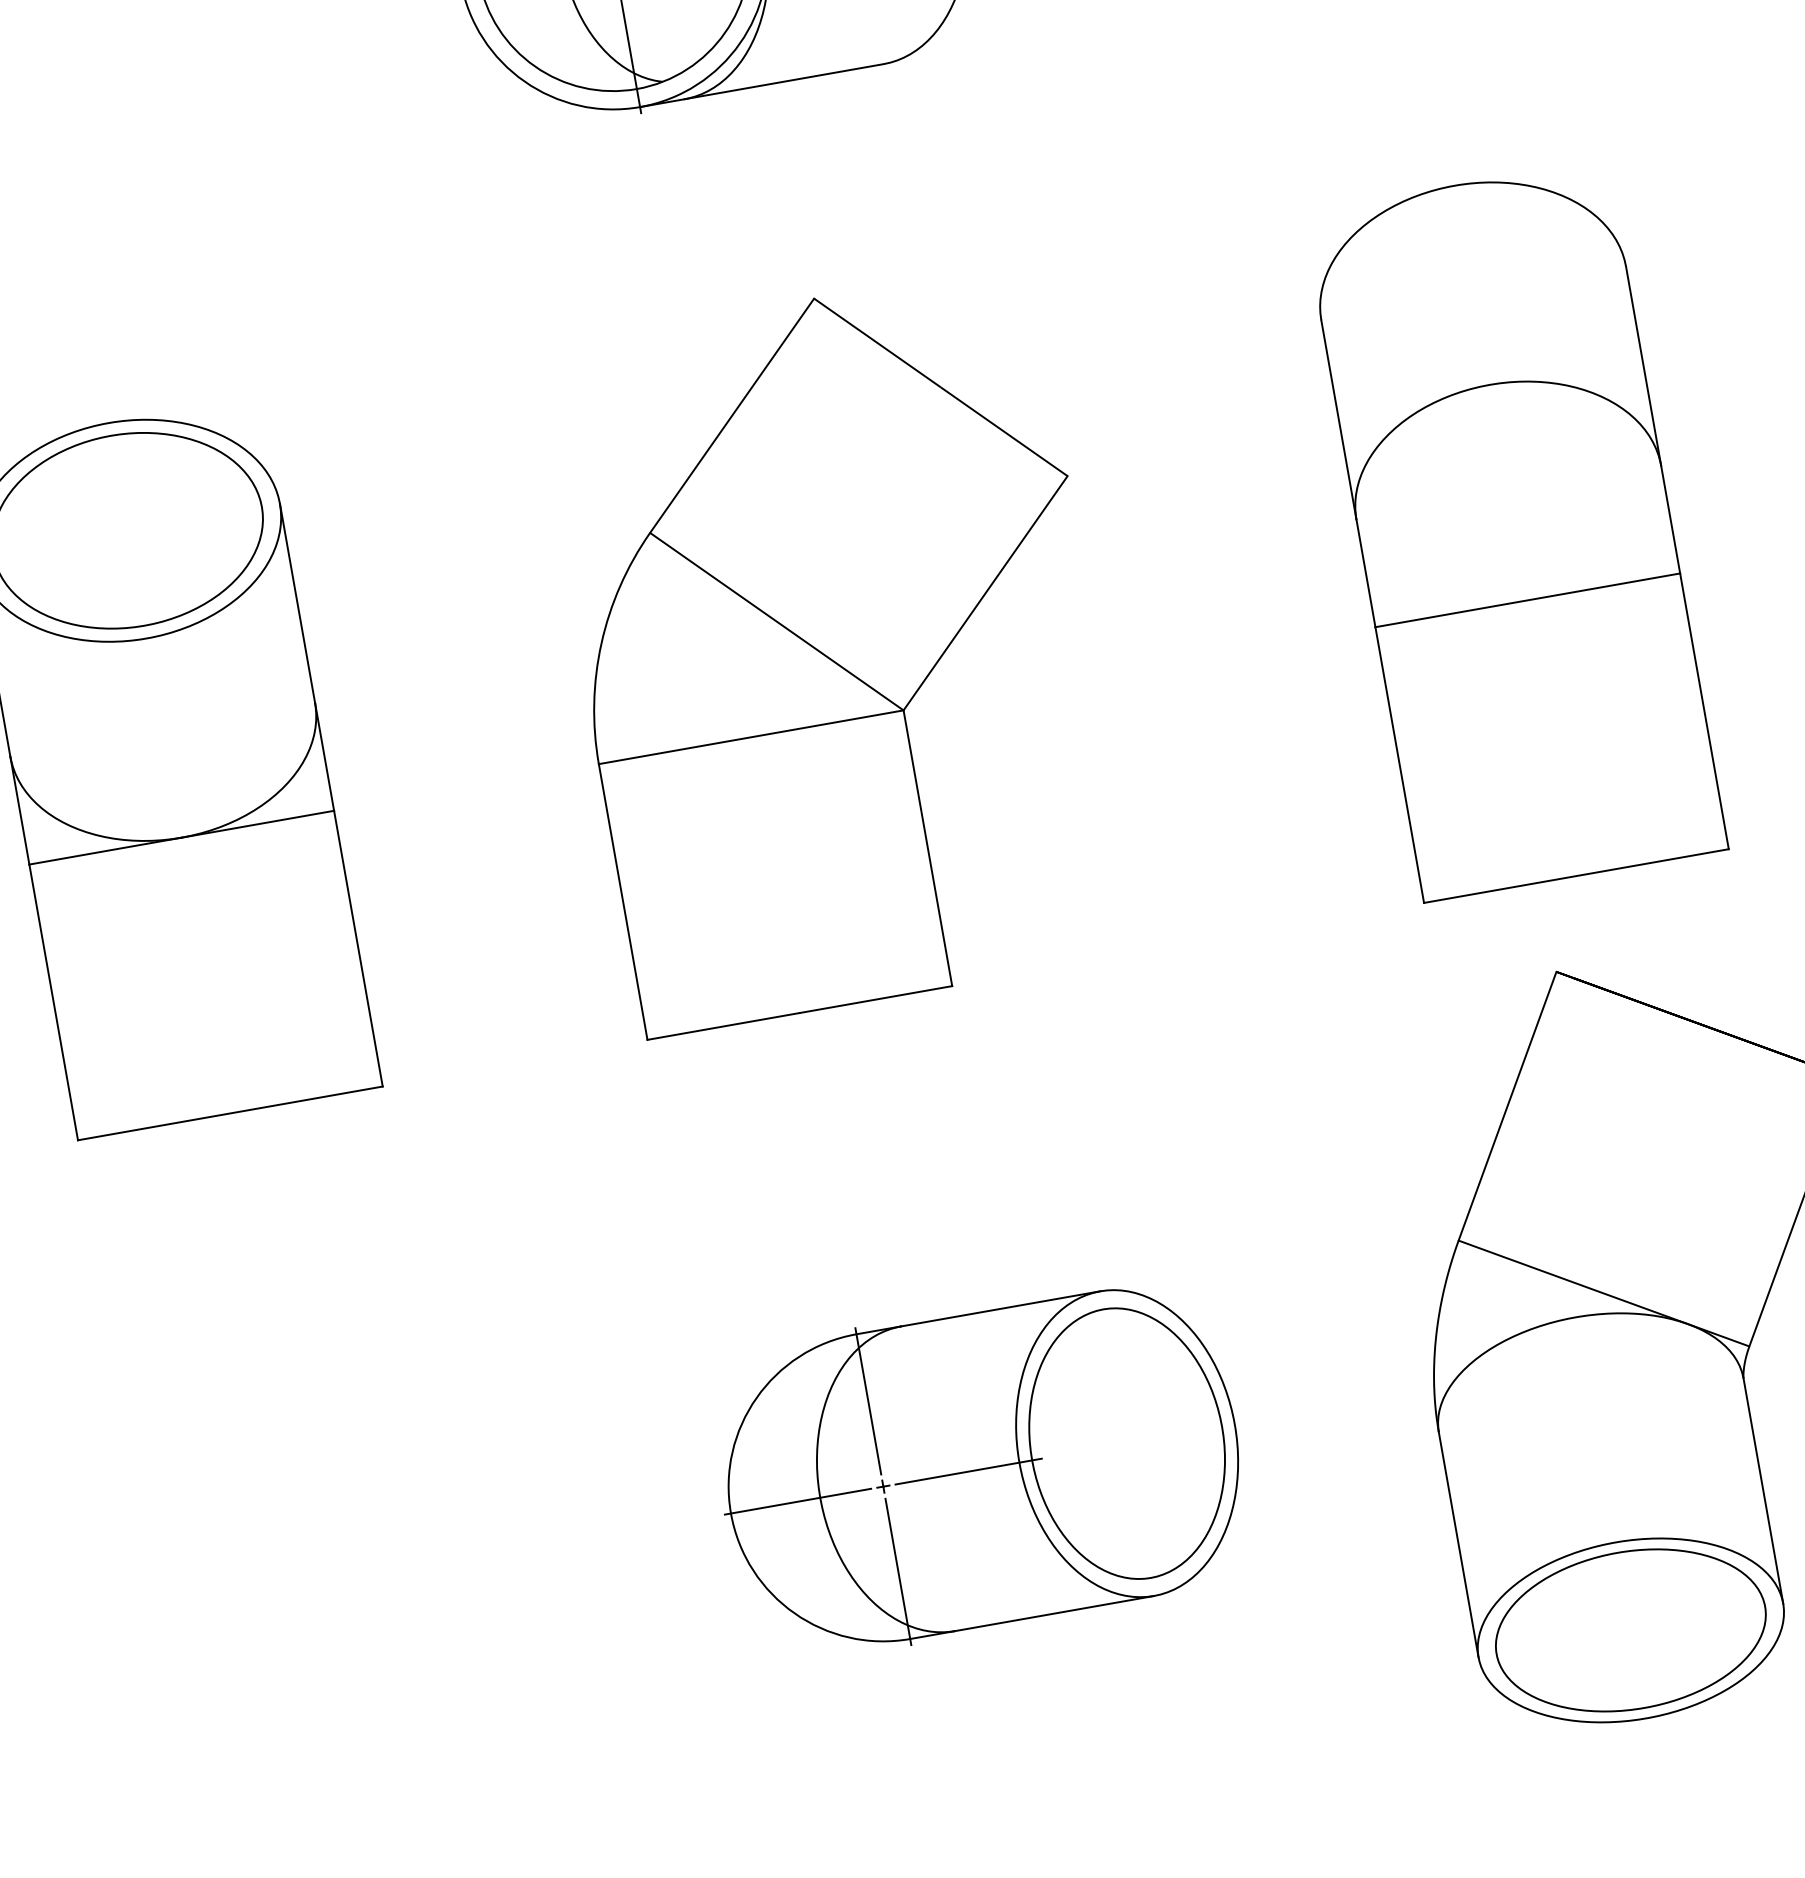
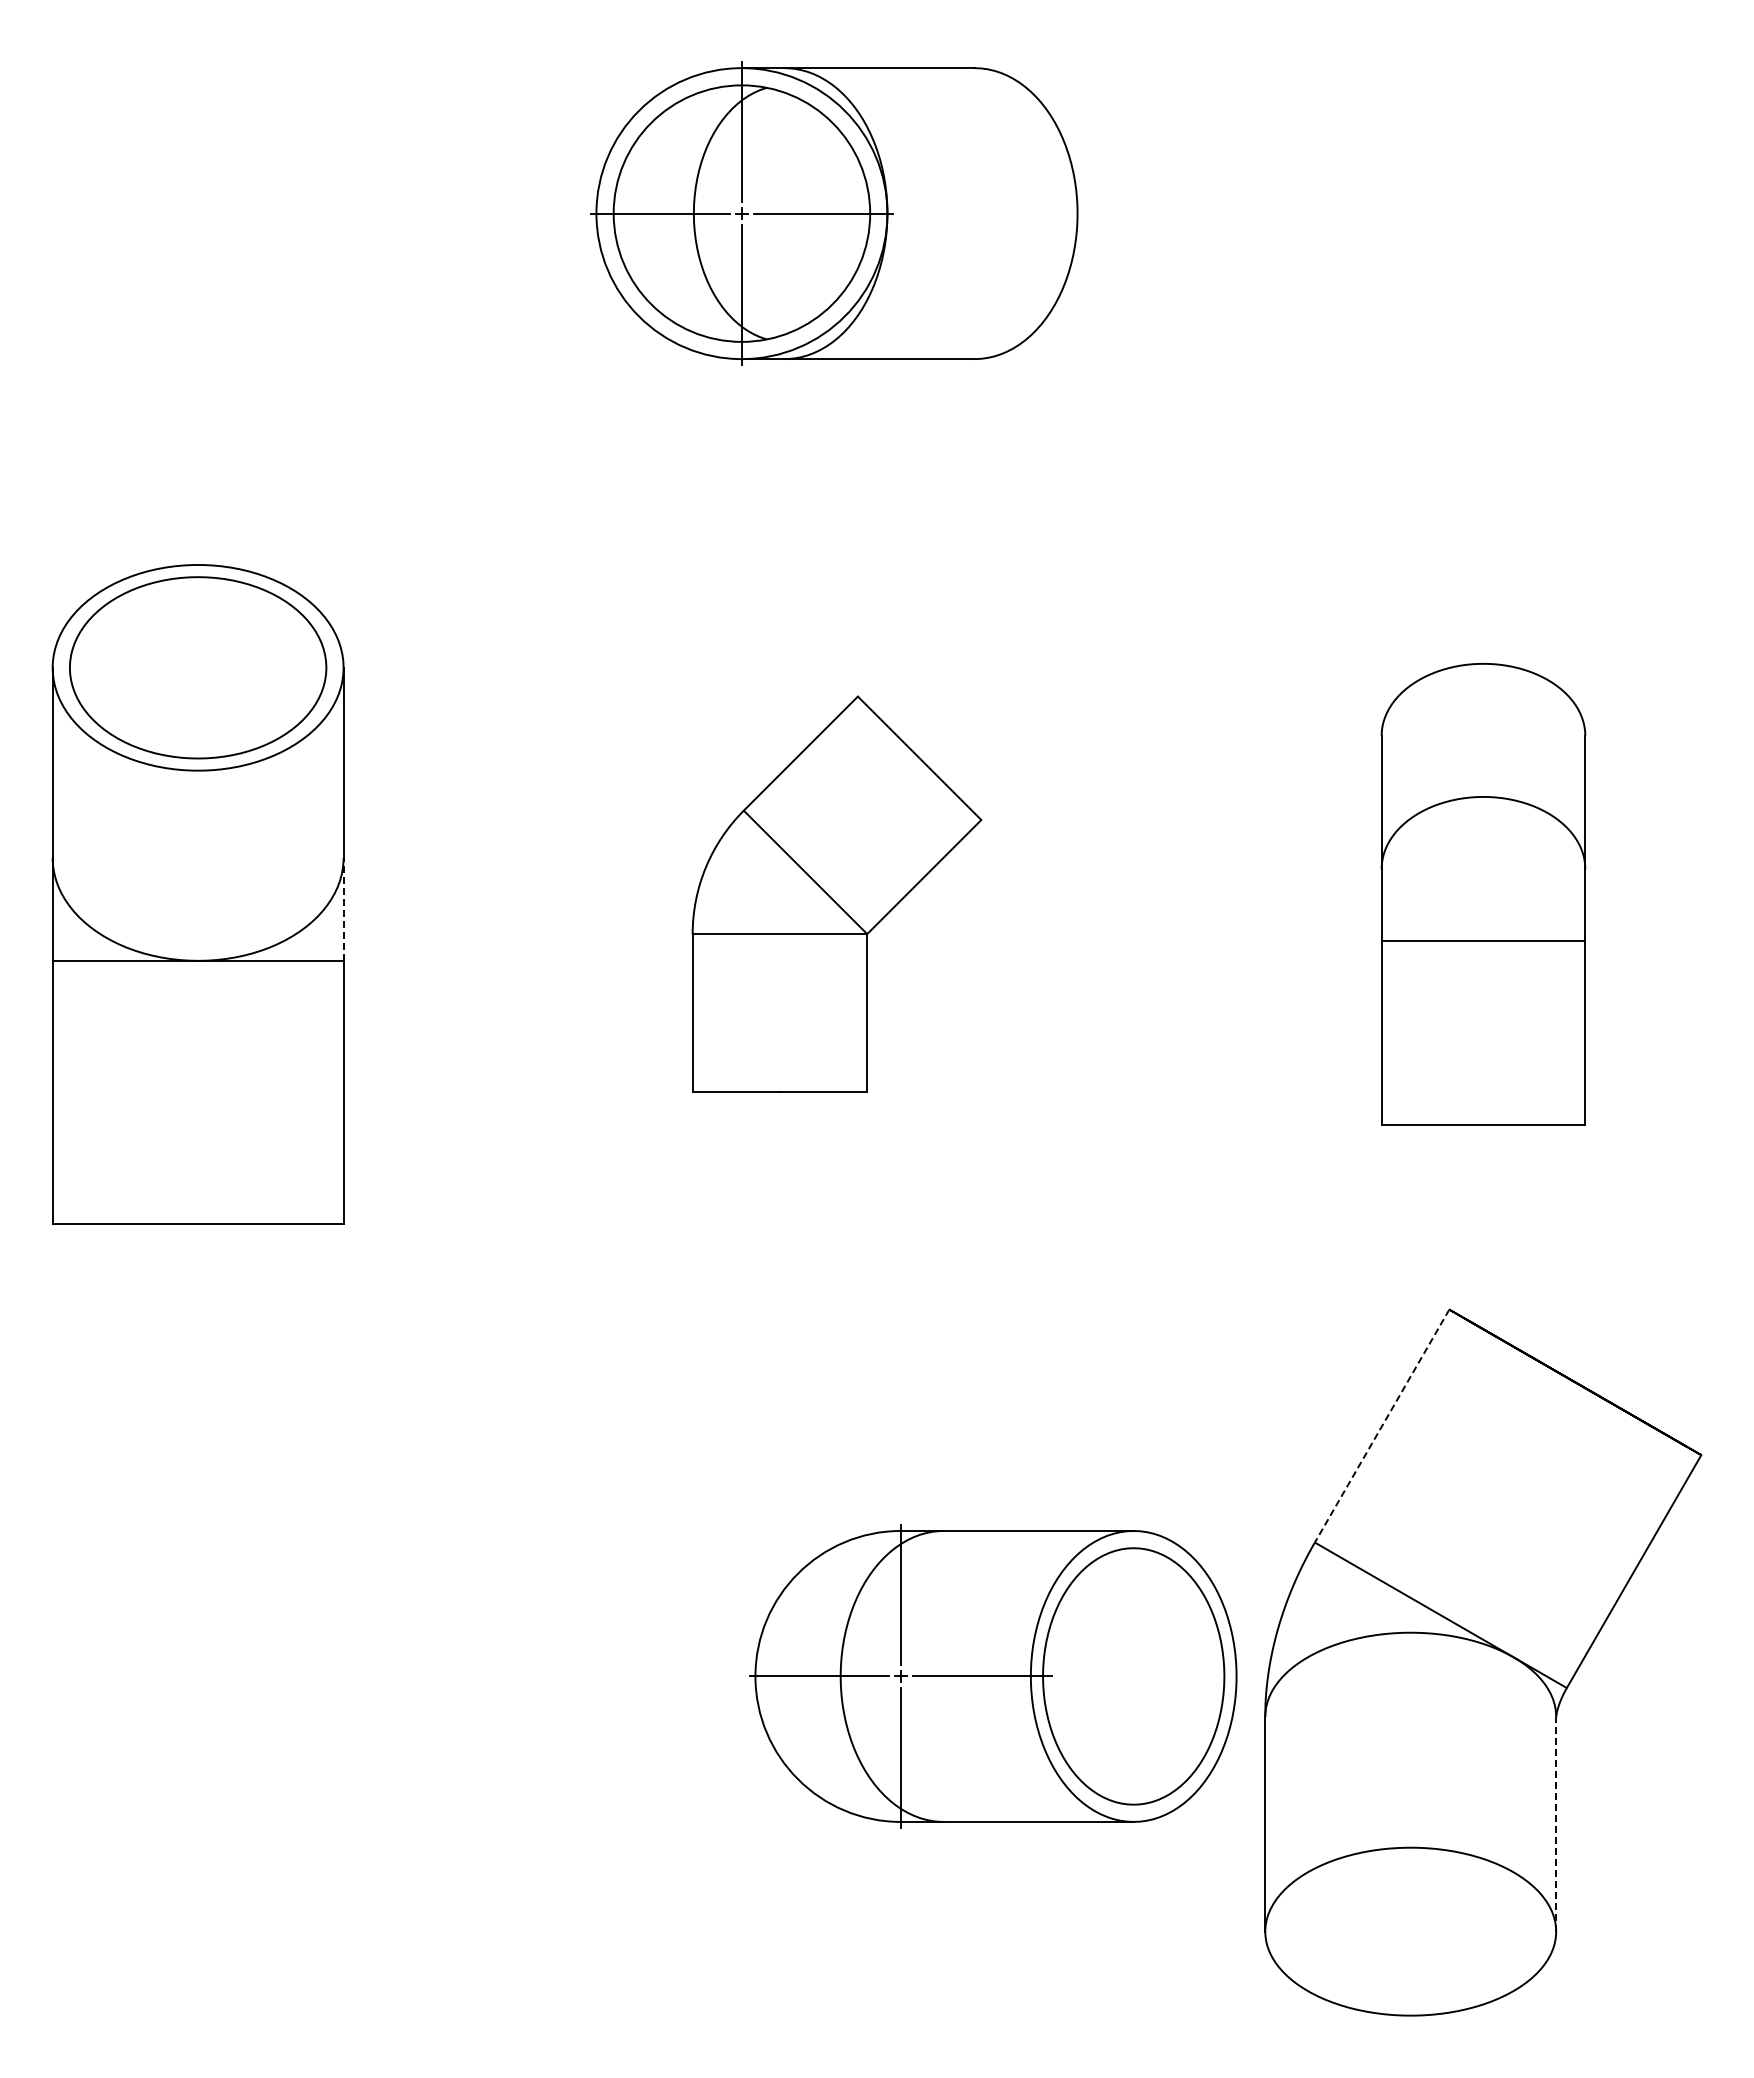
part: (1515, 530) -> (1483, 894), size x0.7
part: (837, 649) -> (836, 893), size x0.6
line: (324, 755) -> (343, 908), solid -> dashed
line: (1506, 1106) -> (1381, 1426), solid -> dashed
part: (980, 1469) -> (993, 1676), moved
line: (1763, 1490) -> (1556, 1823), solid -> dashed
part: (1630, 1630) -> (1410, 1931), removed

